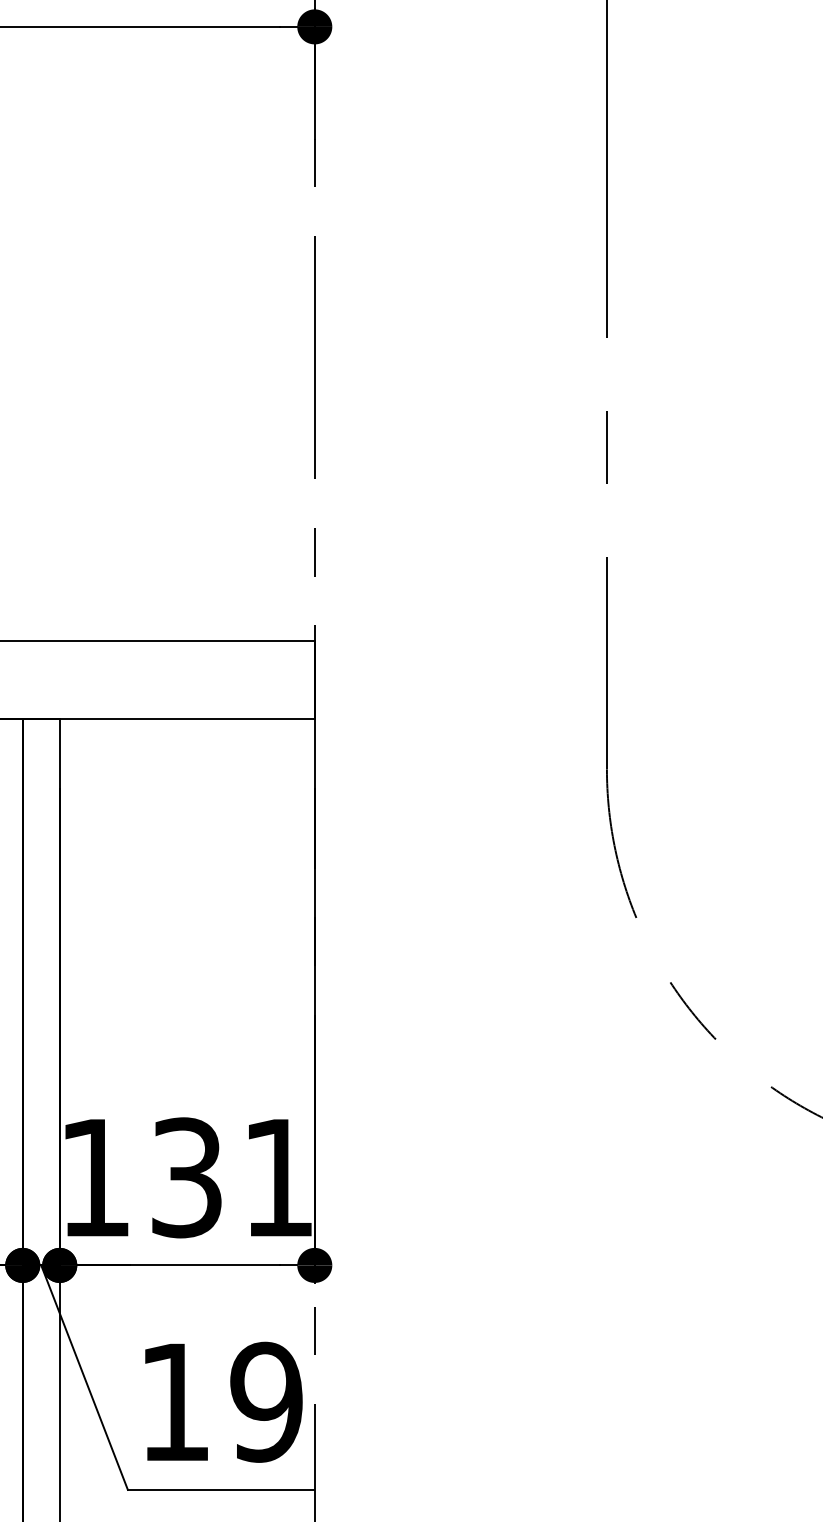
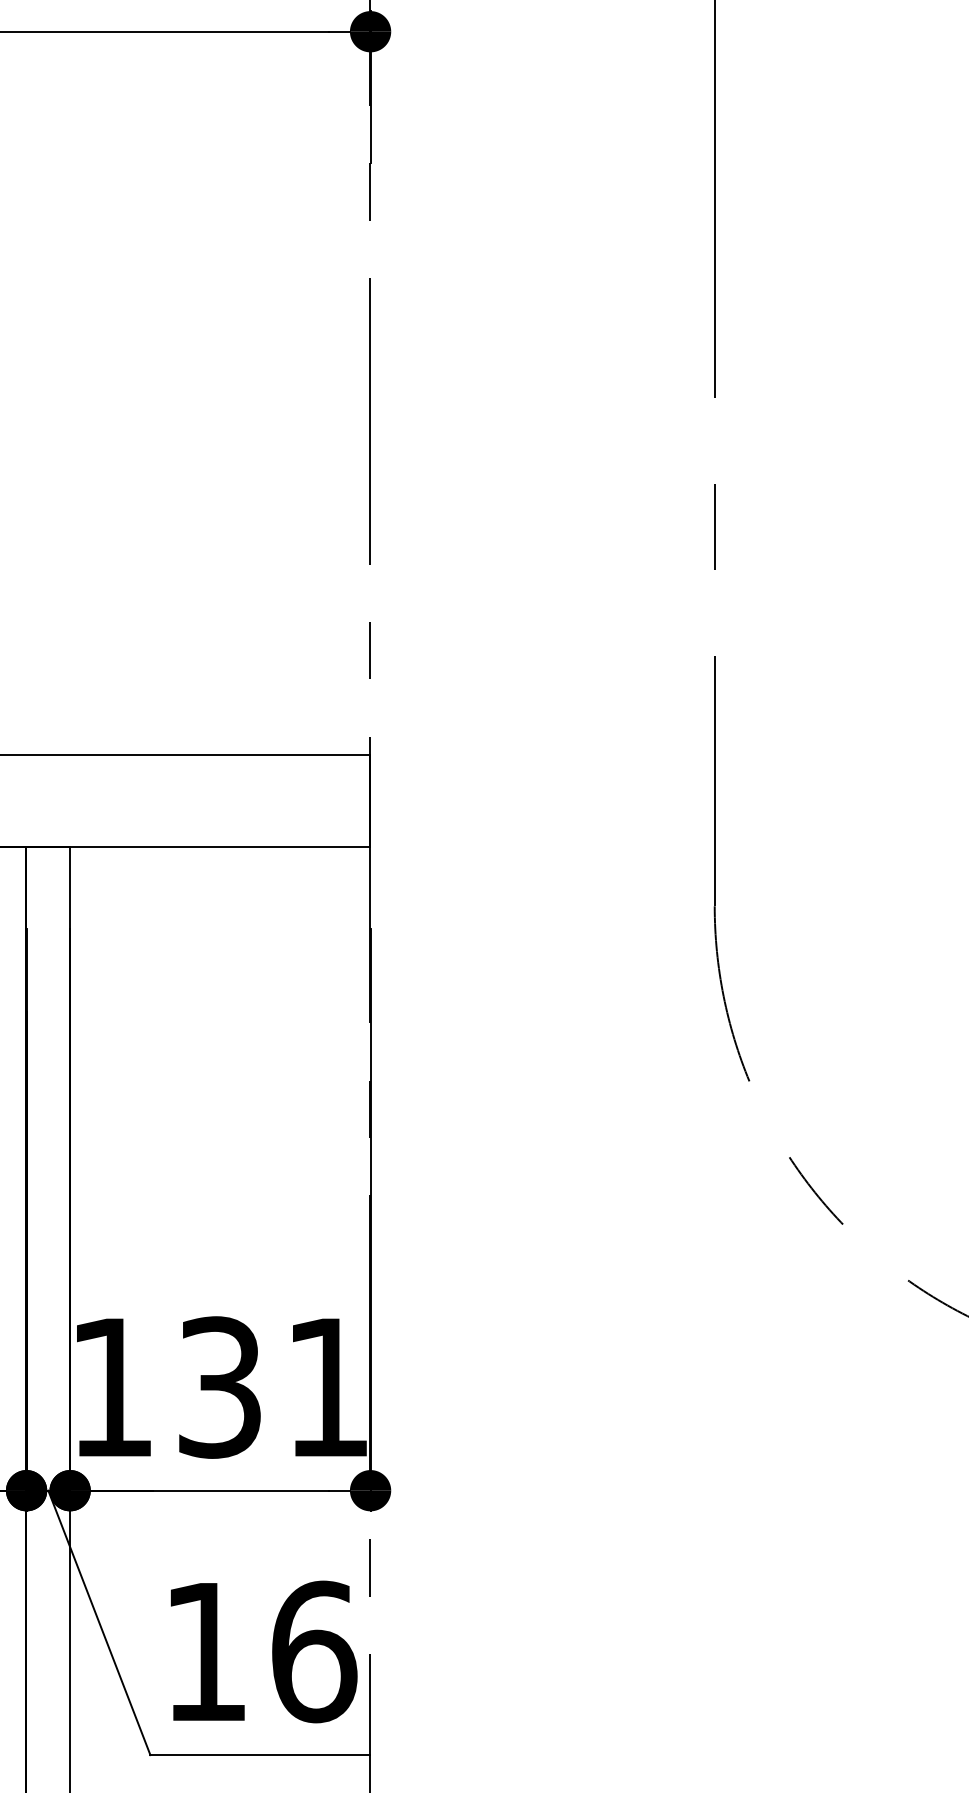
text: (267, 1401) -> (314, 1651), 19 -> 16

